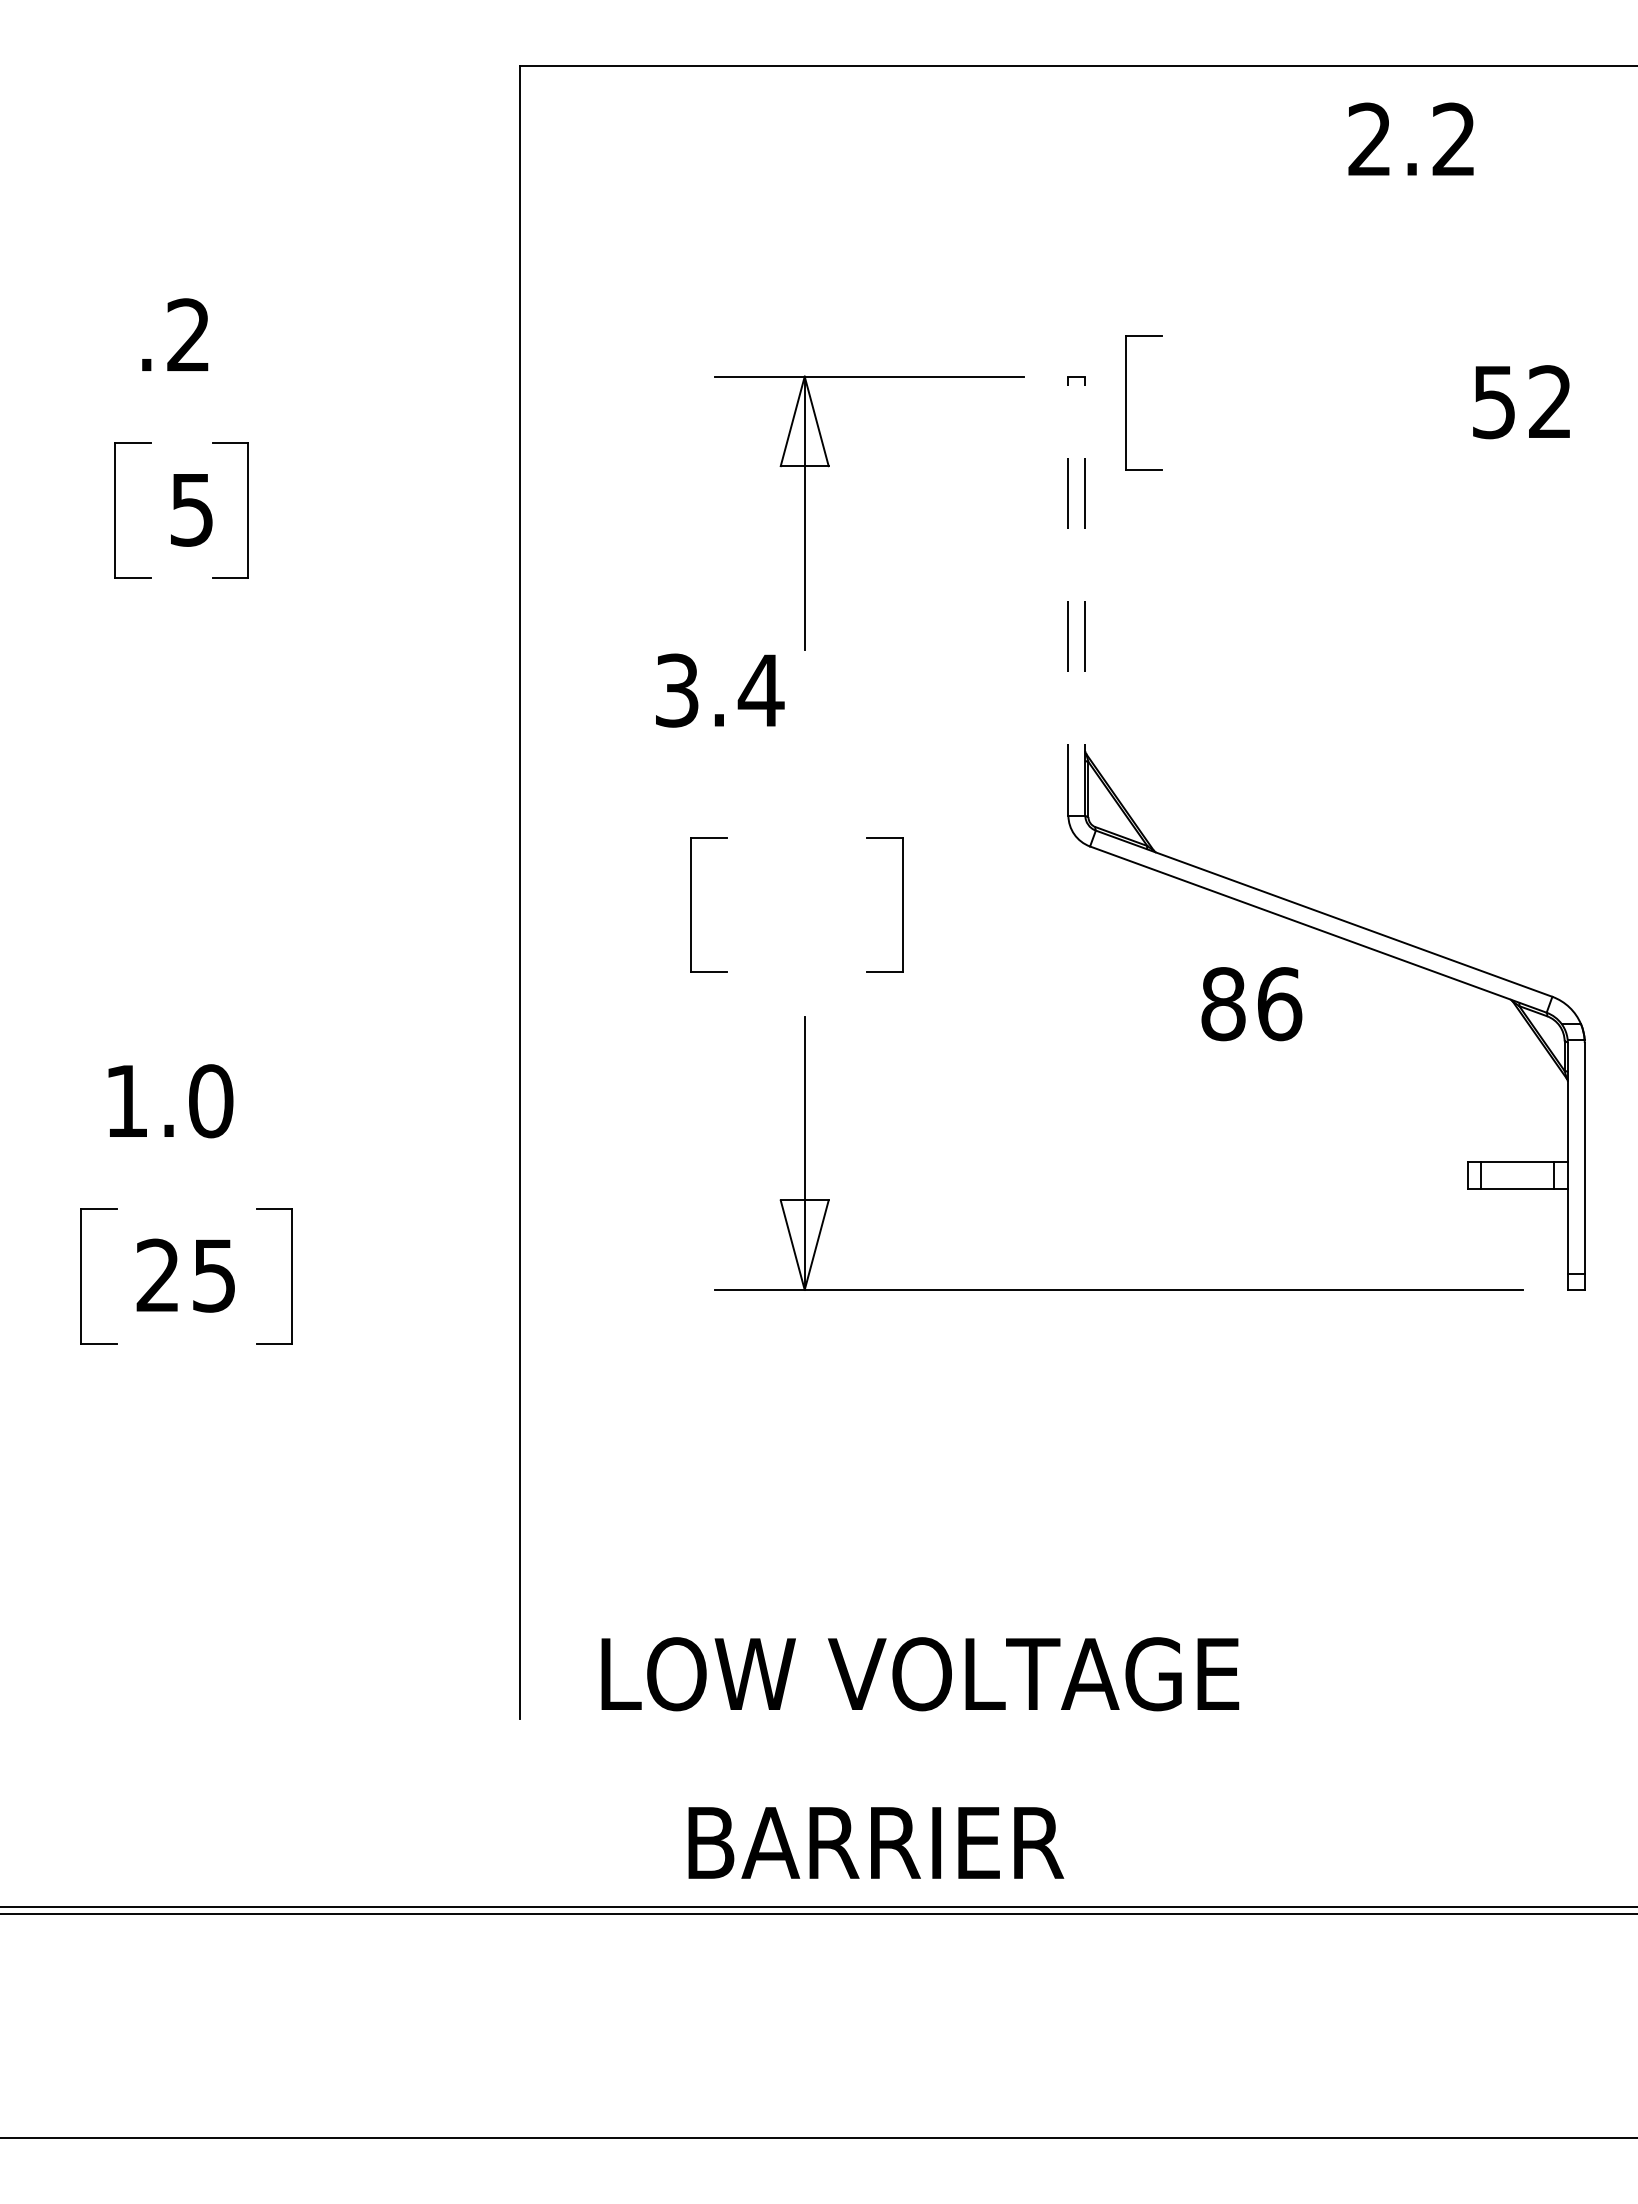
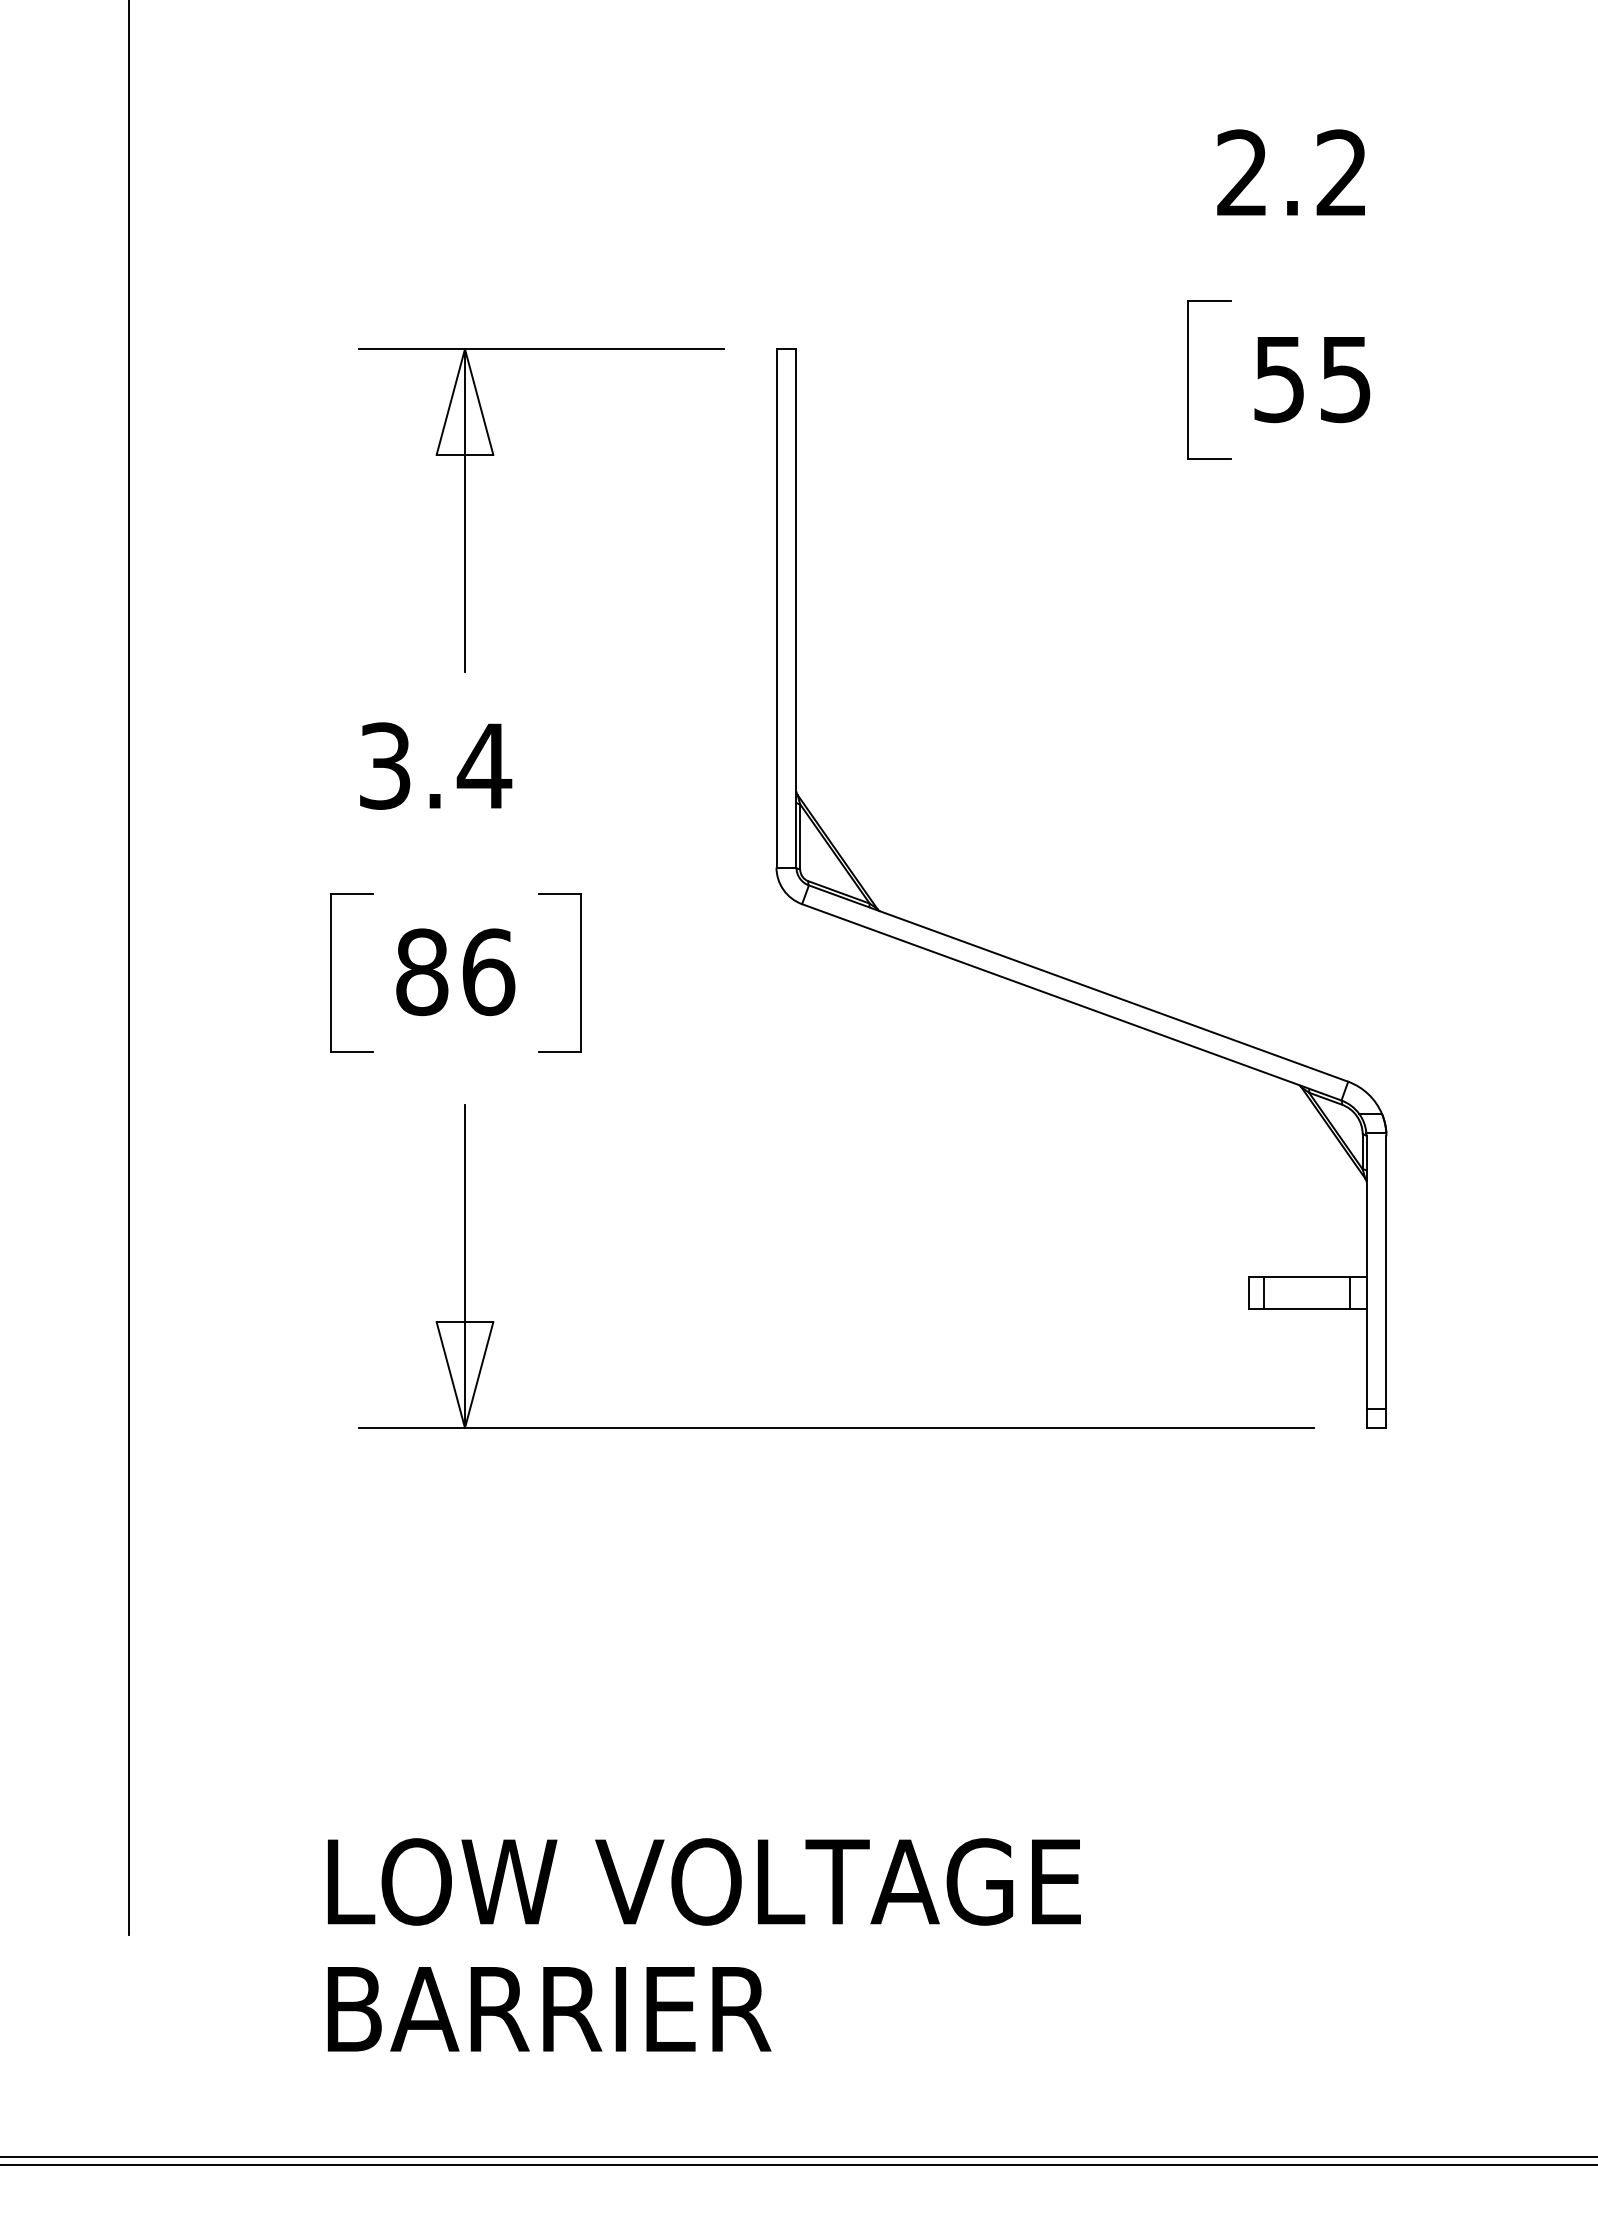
text: (1410, 138) -> (1290, 171), moved
part: (1126, 402) -> (1188, 379), moved
text: (1549, 402) -> (1344, 379), 52 -> 55
line: (1068, 595) -> (776, 607), dashed -> solid
line: (1085, 595) -> (796, 607), dashed -> solid
text: (720, 690) -> (436, 765), moved
text: (1251, 1004) -> (455, 972), moved
text: (920, 1674) -> (704, 1882), moved
text: (876, 1842) -> (549, 2008), moved

